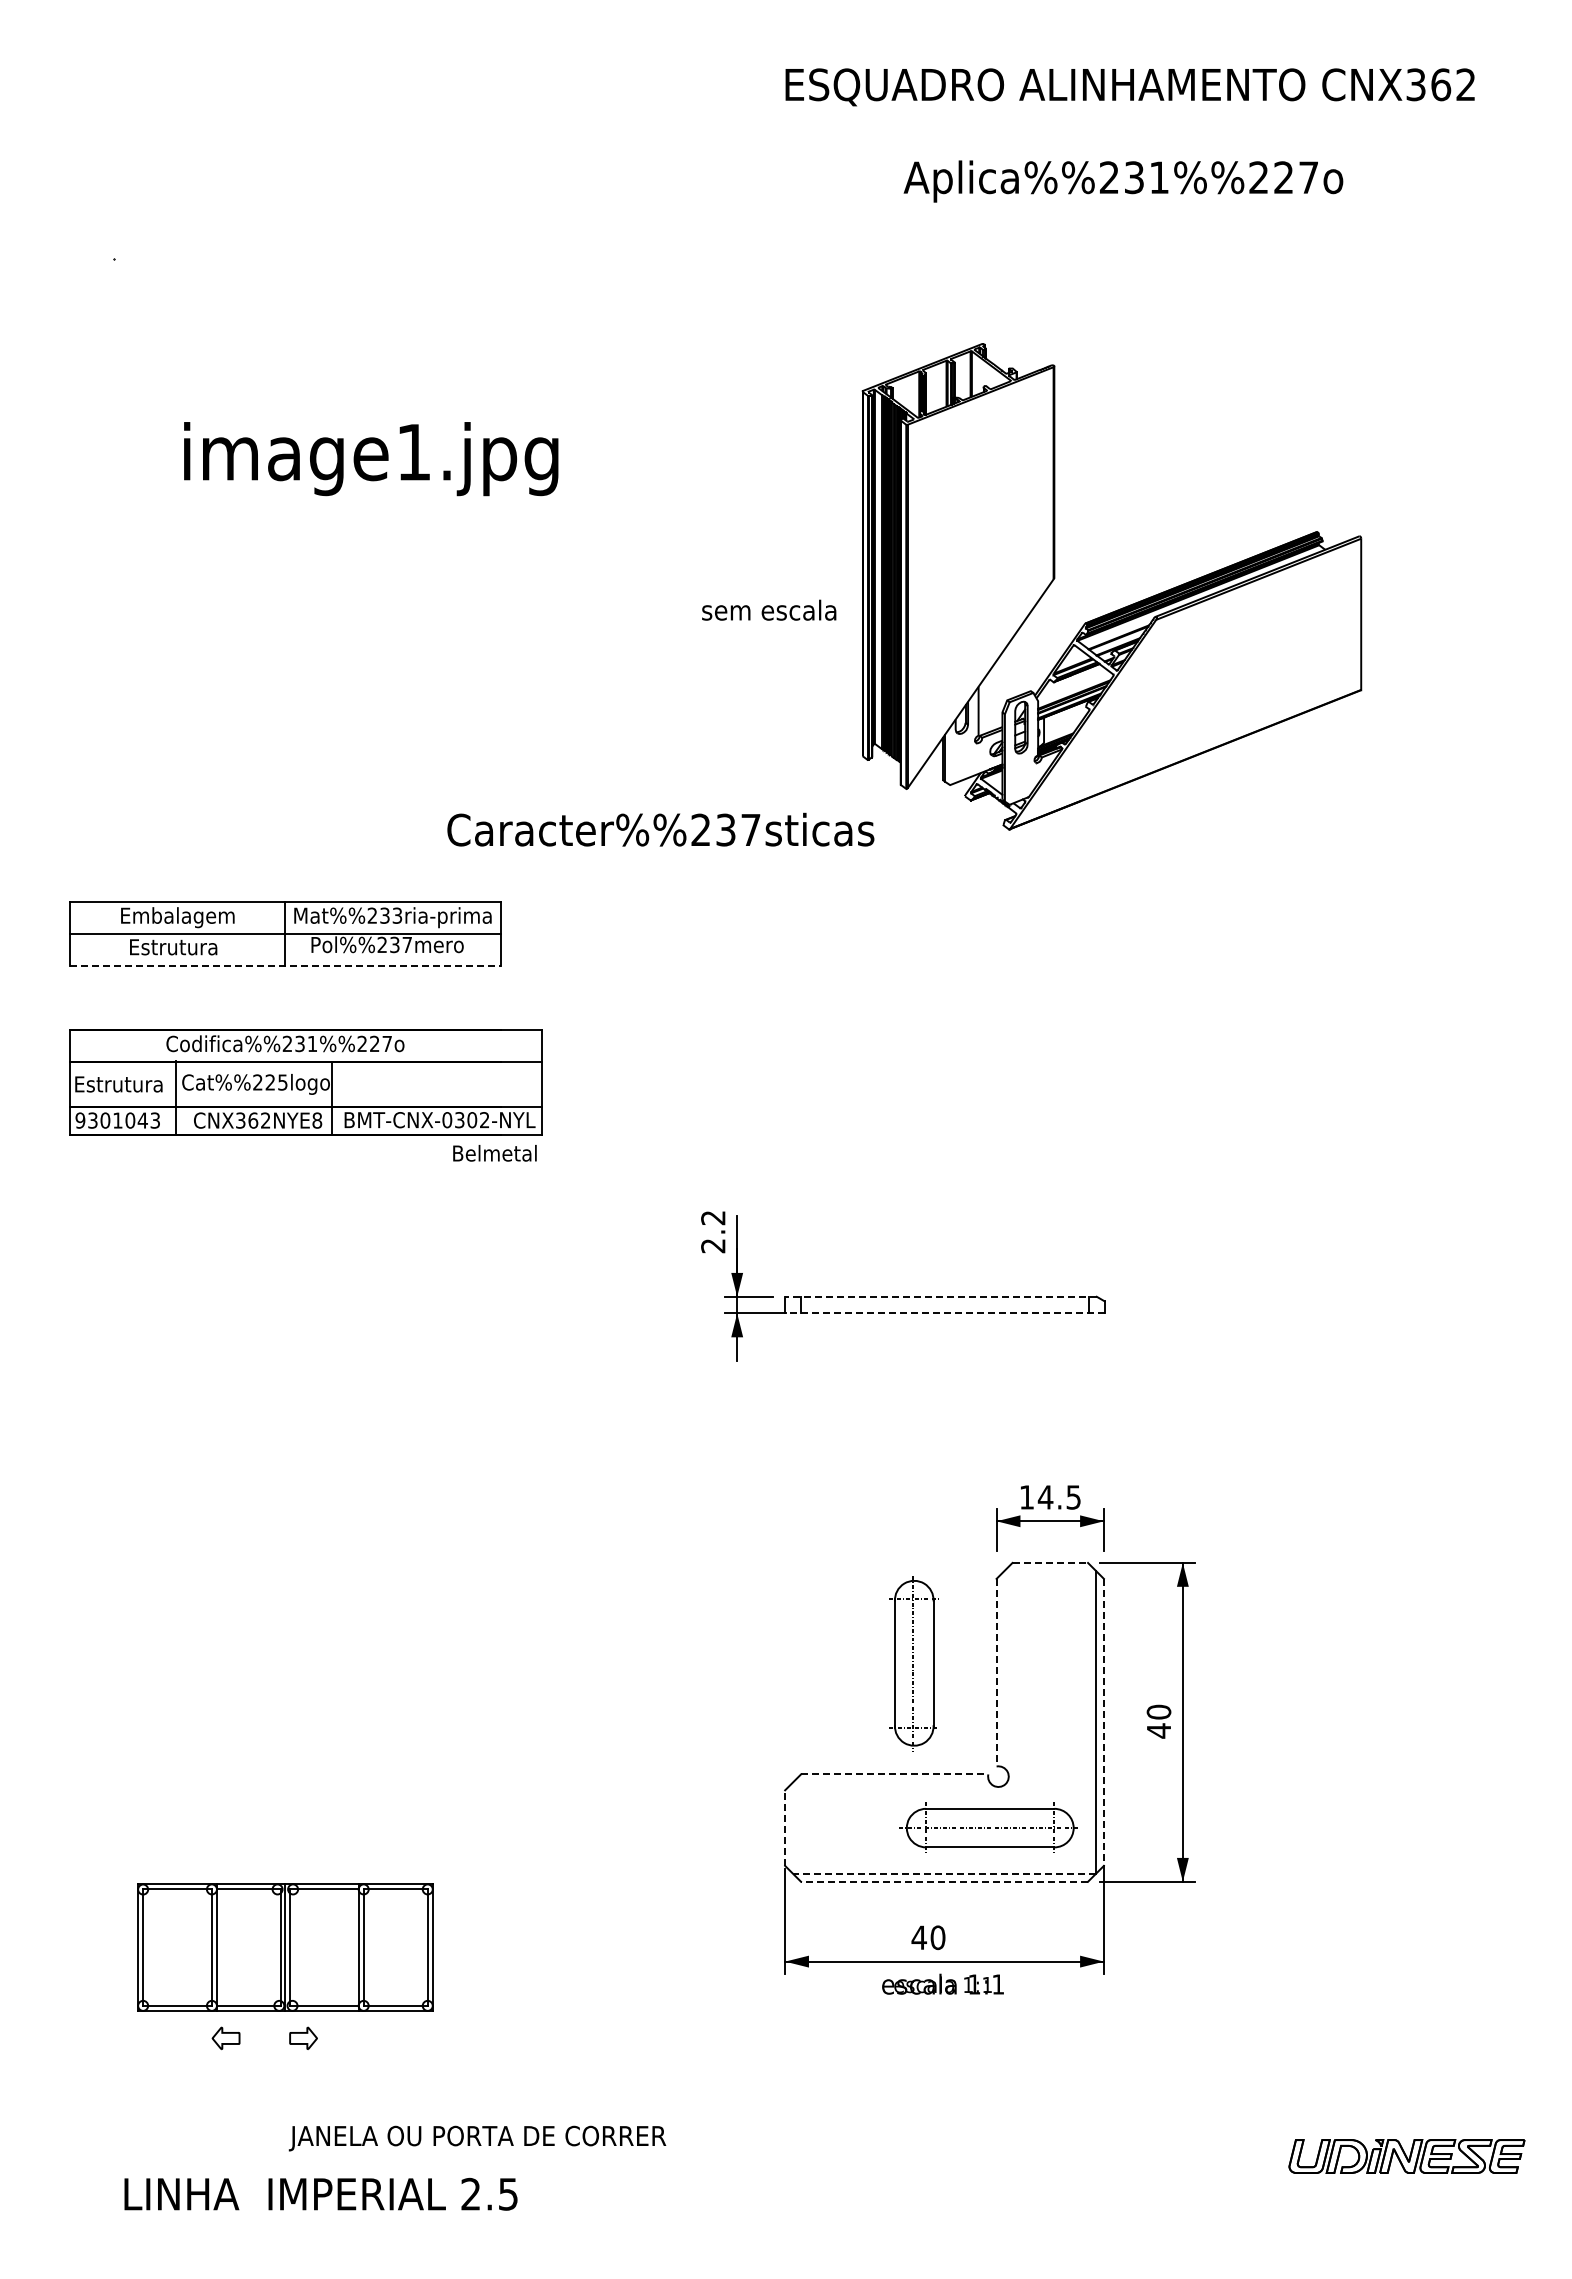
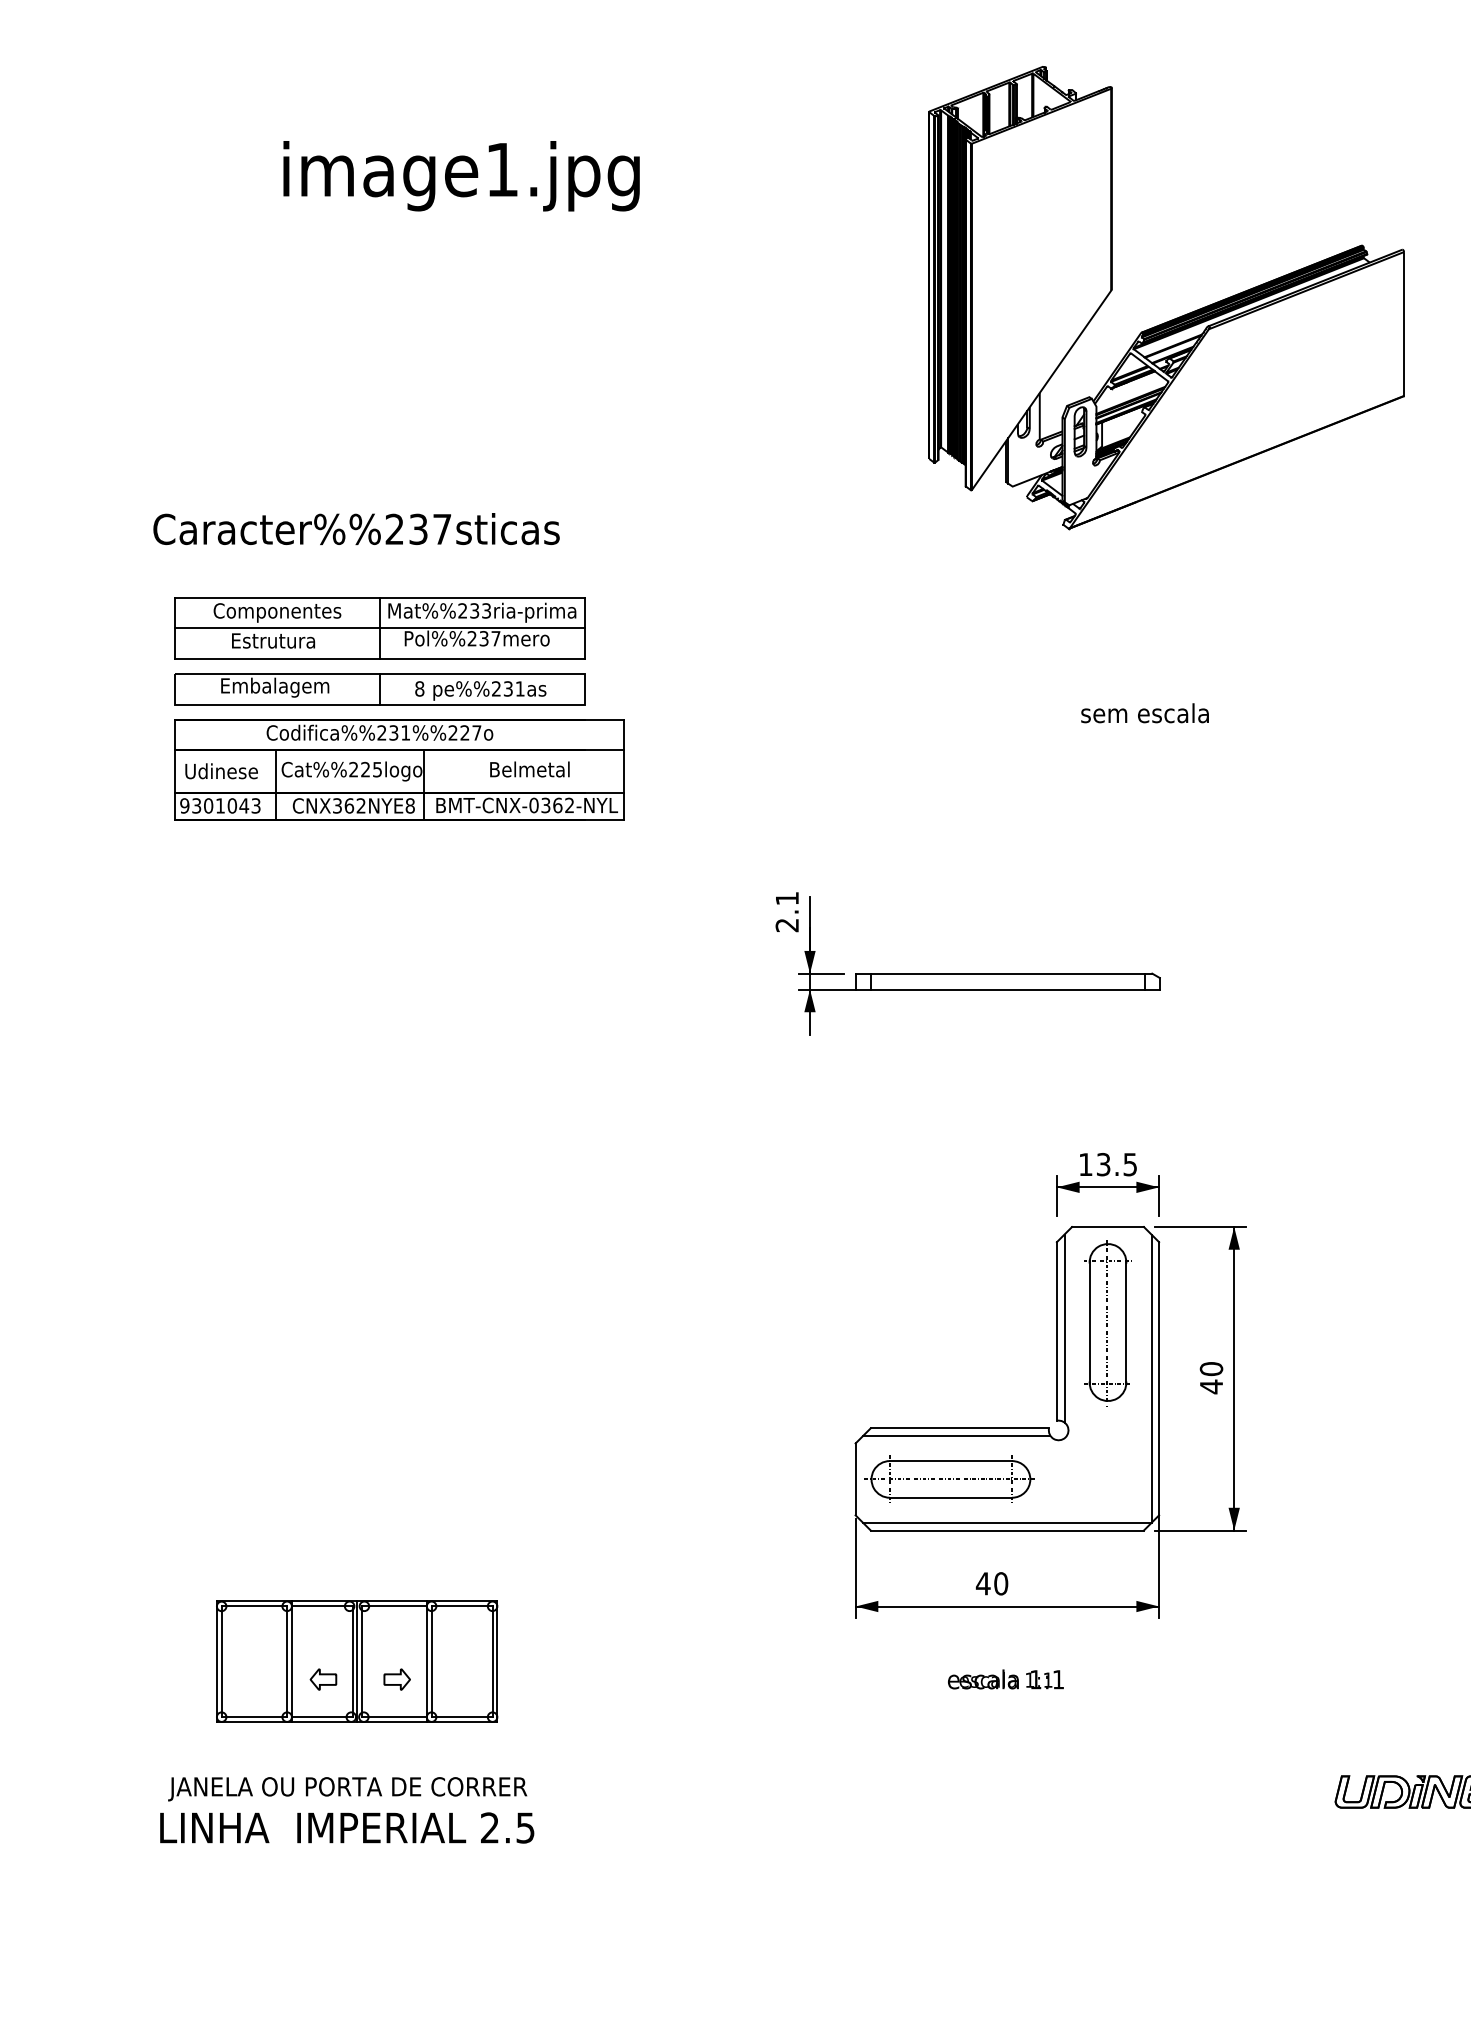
text: (769, 609) -> (1145, 712), moved
text: (660, 829) -> (356, 528), moved
text: (177, 917) -> (277, 612), Embalagem -> Componentes
line: (285, 966) -> (380, 659), dashed -> solid
part: (285, 997) -> (380, 688), added
text: (118, 1083) -> (221, 770), Estrutura -> Udinese
text: (472, 1119) -> (558, 804), BMT-CNX-0302-NYL -> BMT-CNX-0362-NYL
text: (494, 1153) -> (529, 769), moved
text: (713, 1218) -> (787, 899), 2.2 -> 2.1
line: (940, 1296) -> (1003, 973), dashed -> solid
line: (944, 1313) -> (1007, 989), dashed -> solid
text: (1045, 1497) -> (1103, 1164), 14.5 -> 13.5
line: (1050, 1562) -> (1108, 1226), dashed -> solid
part: (913, 1663) -> (1107, 1322), moved
line: (1004, 1669) -> (1064, 1328), added
line: (996, 1672) -> (1056, 1331), dashed -> solid
line: (1103, 1722) -> (1158, 1378), dashed -> solid
line: (894, 1774) -> (959, 1428), dashed -> solid
line: (891, 1782) -> (956, 1436), added
part: (988, 1827) -> (949, 1478), moved
line: (785, 1828) -> (855, 1479), dashed -> solid
line: (944, 1873) -> (1007, 1522), dashed -> solid
line: (944, 1881) -> (1007, 1530), dashed -> solid
part: (285, 1947) -> (357, 1661), moved
text: (942, 1983) -> (1005, 1678), moved
text: (477, 2138) -> (347, 1789), moved
text: (320, 2193) -> (346, 1827), moved

